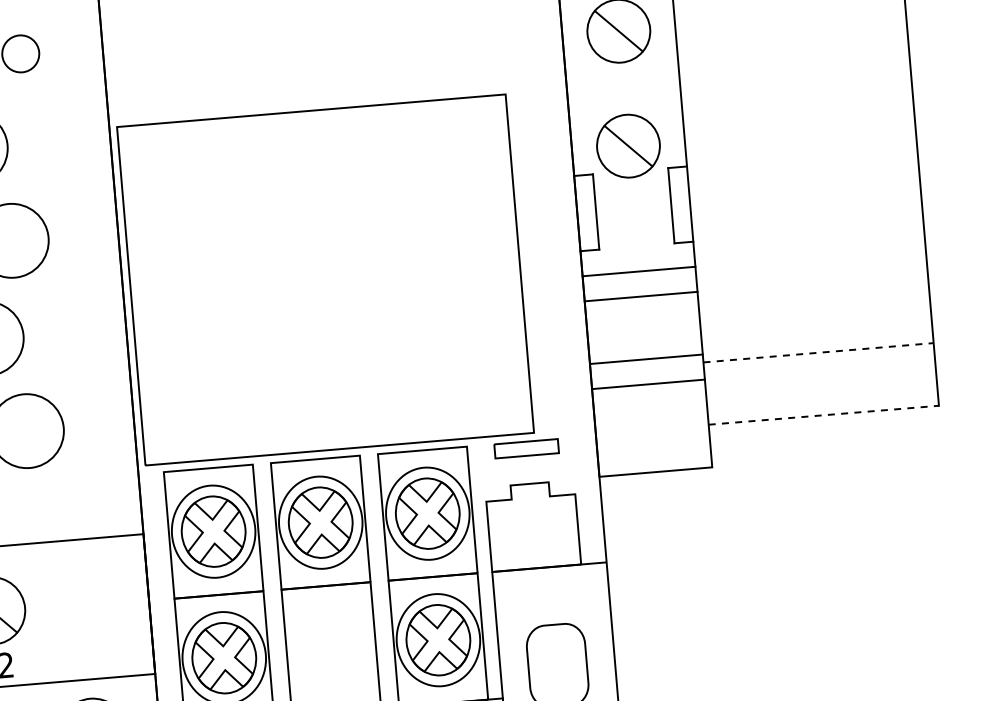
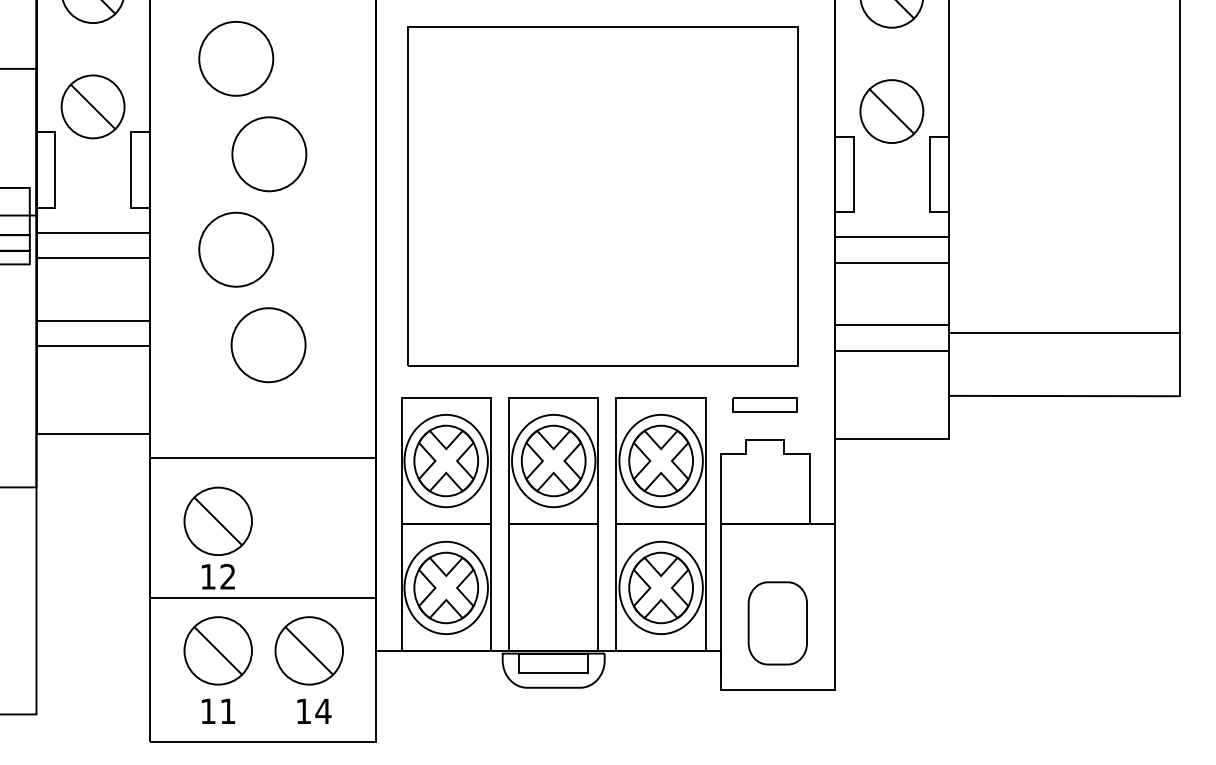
part: (325, 279) -> (602, 196), moved
line: (819, 352) -> (1064, 333), dashed -> solid
line: (824, 415) -> (1064, 396), dashed -> solid

